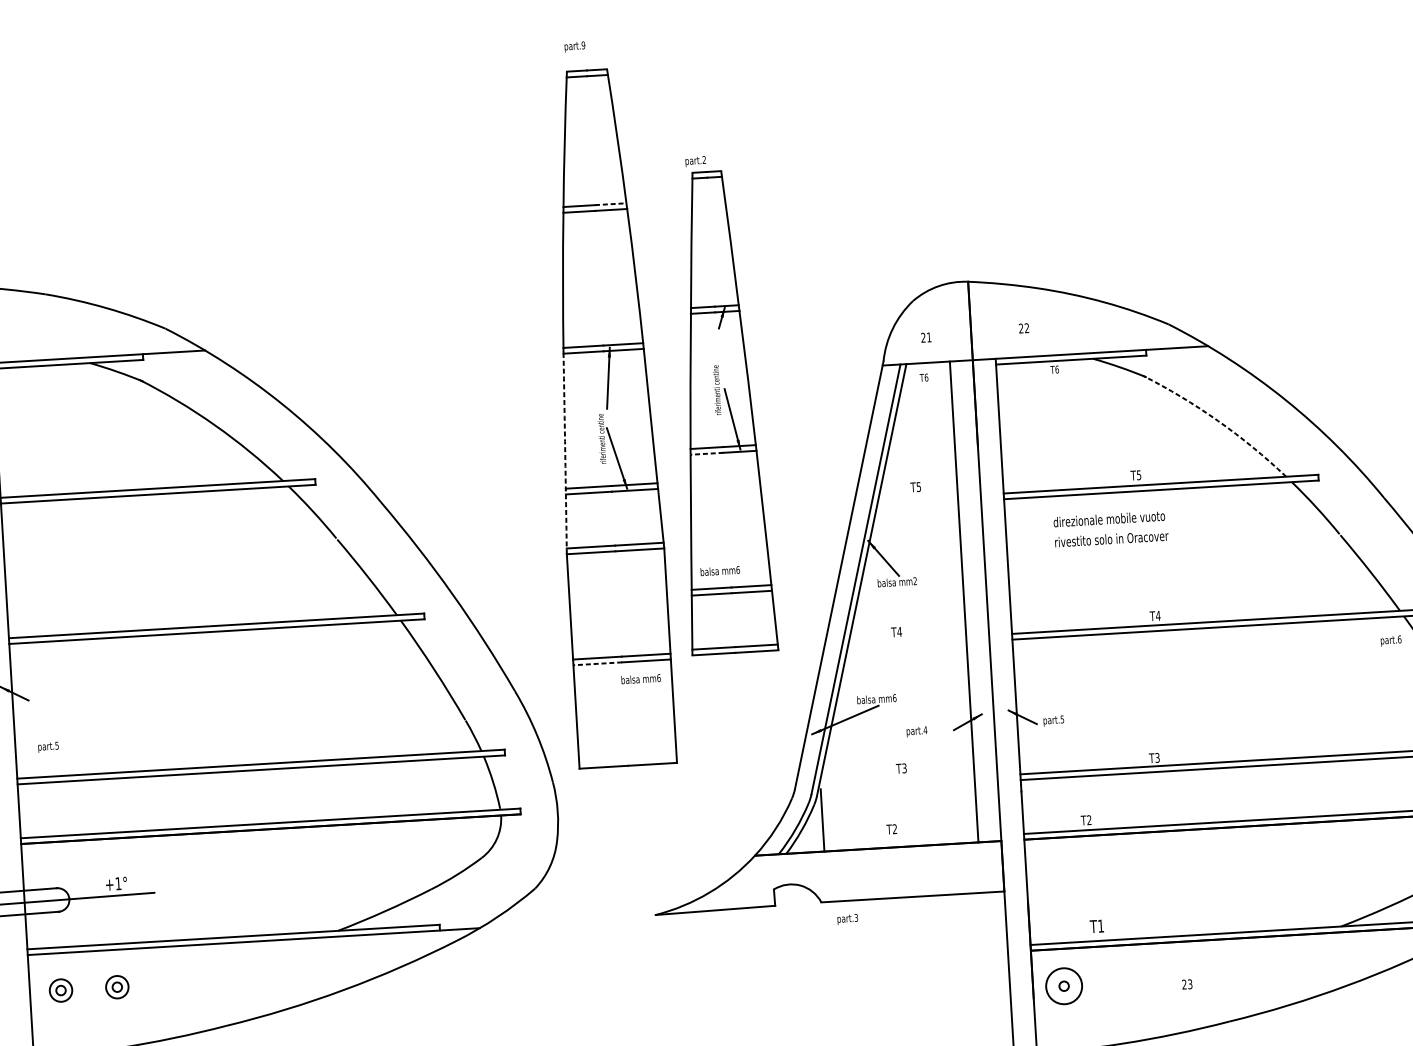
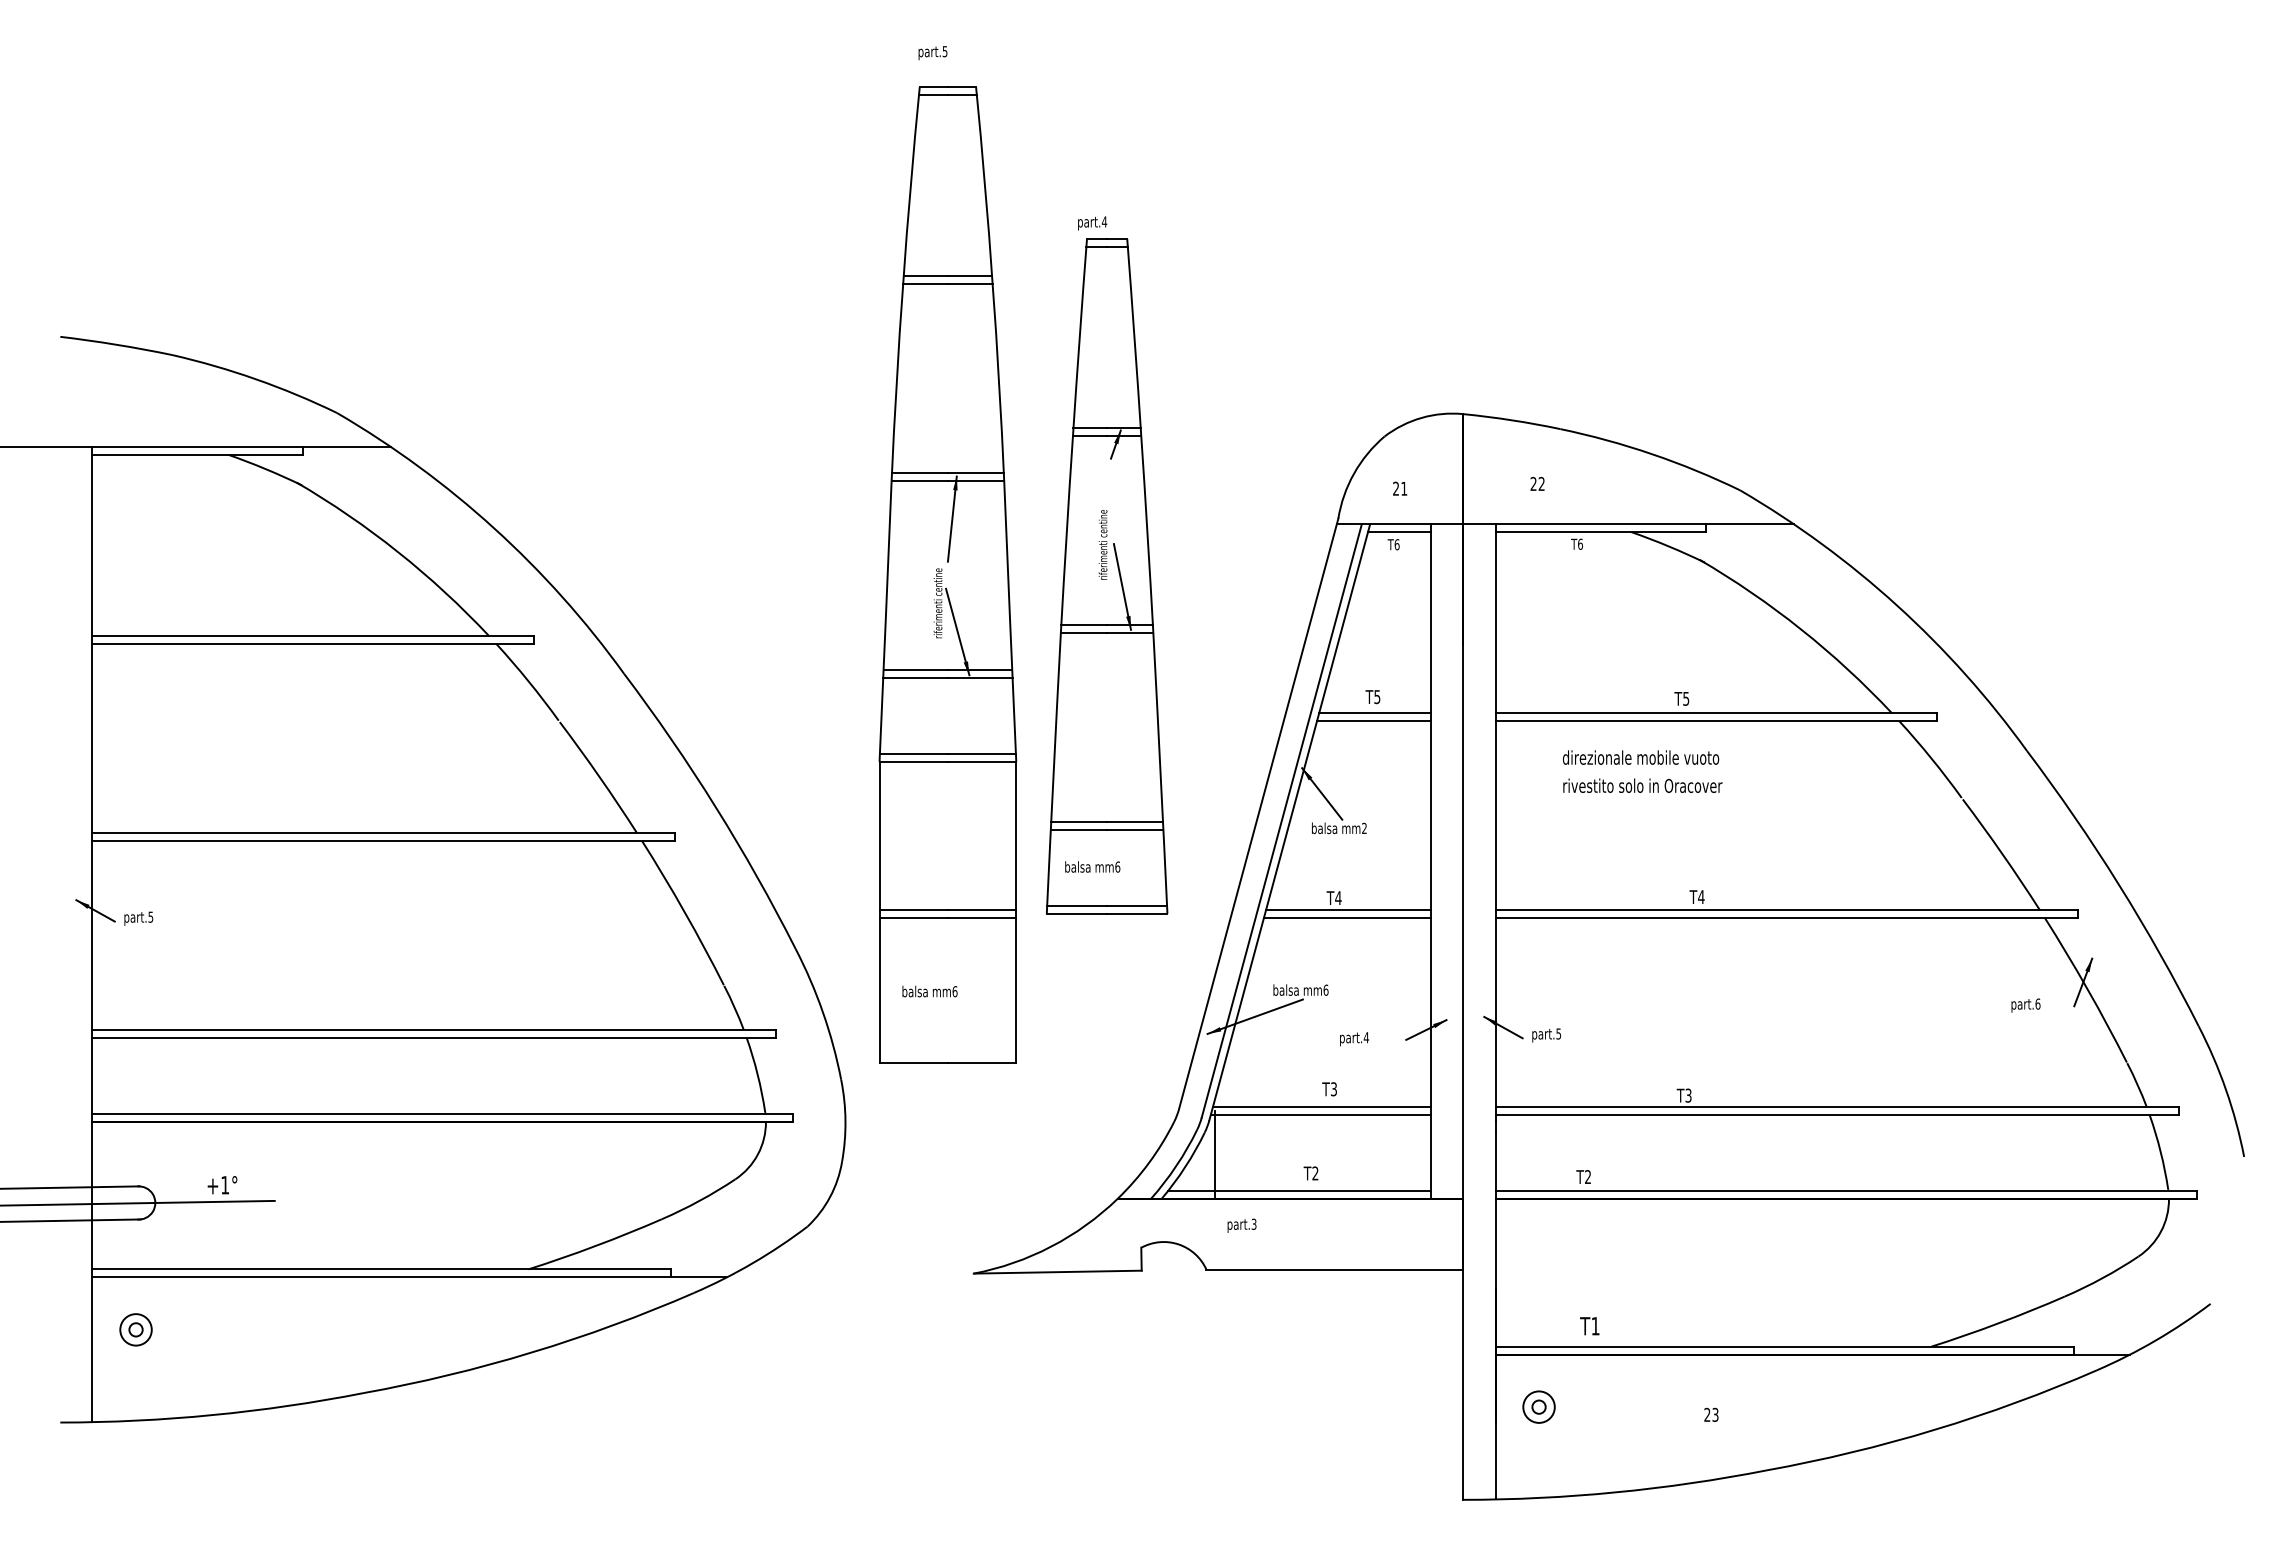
text: (583, 45) -> (944, 51), part.9 -> part.5
text: (704, 159) -> (1104, 221), part.2 -> part.4
line: (611, 204) -> (970, 276), dashed -> solid
line: (927, 368) -> (1399, 532), added
arc: (1218, 420) -> (1801, 629), dashed -> solid
line: (706, 453) -> (1083, 632), dashed -> solid
arc: (565, 454) -> (885, 621), dashed -> solid
line: (918, 498) -> (1375, 713), added
line: (917, 504) -> (1374, 721), added
text: (720, 570) -> (1092, 866), moved
line: (907, 640) -> (1348, 910), added
text: (1390, 640) -> (2025, 1005), moved
line: (906, 646) -> (1347, 918), added
line: (597, 663) -> (913, 917), dashed -> solid
text: (640, 679) -> (929, 991), moved
text: (48, 747) -> (138, 918), moved
line: (896, 781) -> (1321, 1107), added
line: (896, 787) -> (1320, 1115), added
line: (884, 841) -> (1299, 1190), added
text: (847, 919) -> (1241, 1225), moved
circle: (1063, 985) -> (1538, 1406), size x0.62
part: (116, 986) -> (214, 1329), removed

